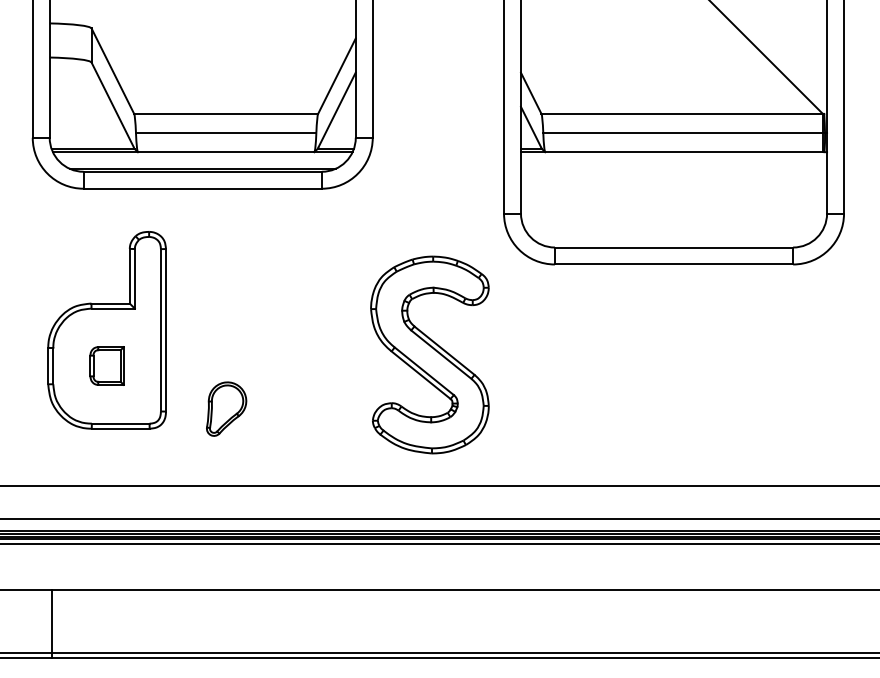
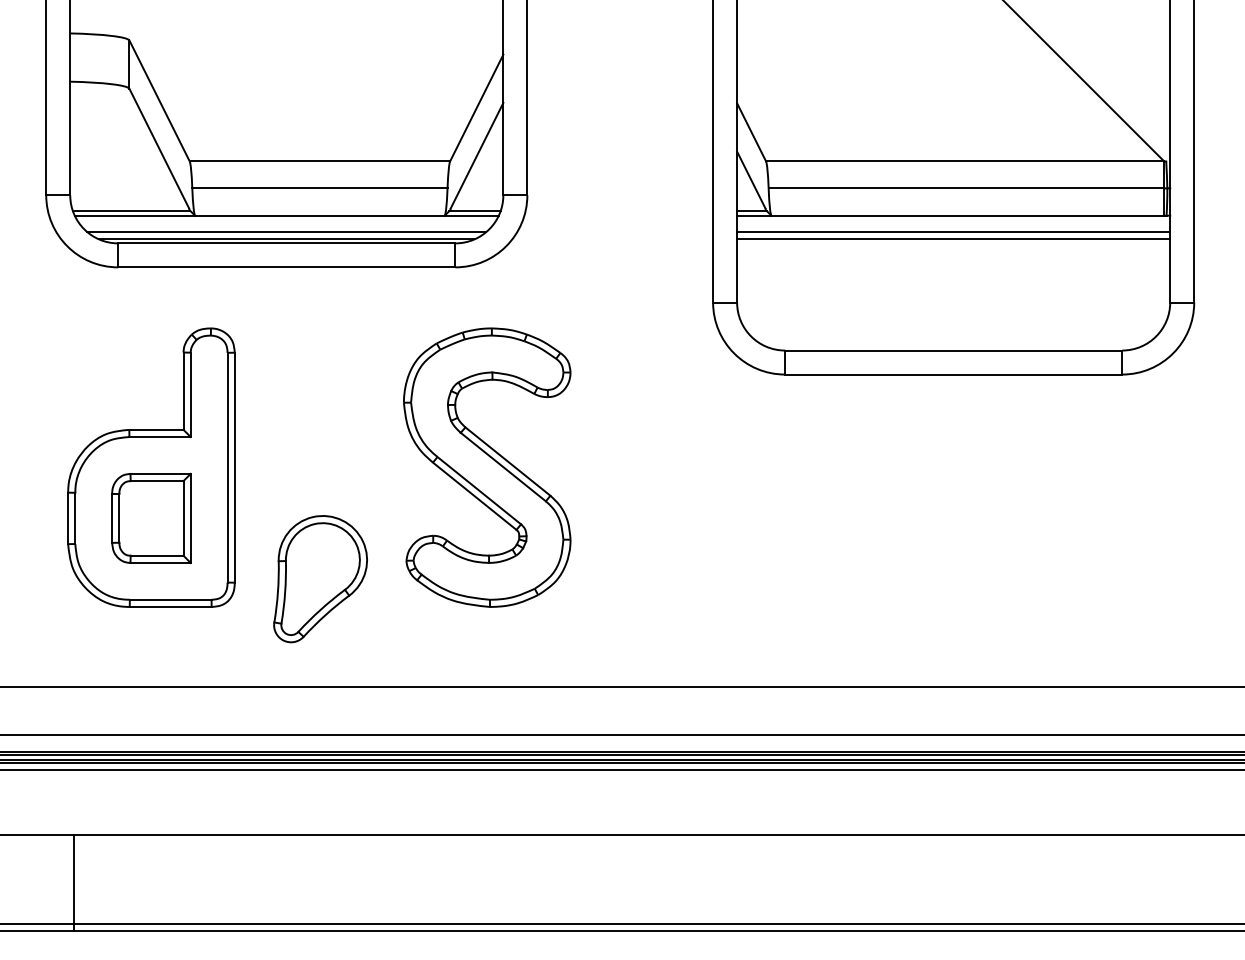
line: (202, 164) -> (286, 232), added
line: (673, 164) -> (953, 232), added
line: (673, 169) -> (953, 239), added
part: (430, 354) -> (487, 467), moved
part: (107, 365) -> (151, 517), size x1.67
part: (226, 409) -> (320, 579), size x1.67

